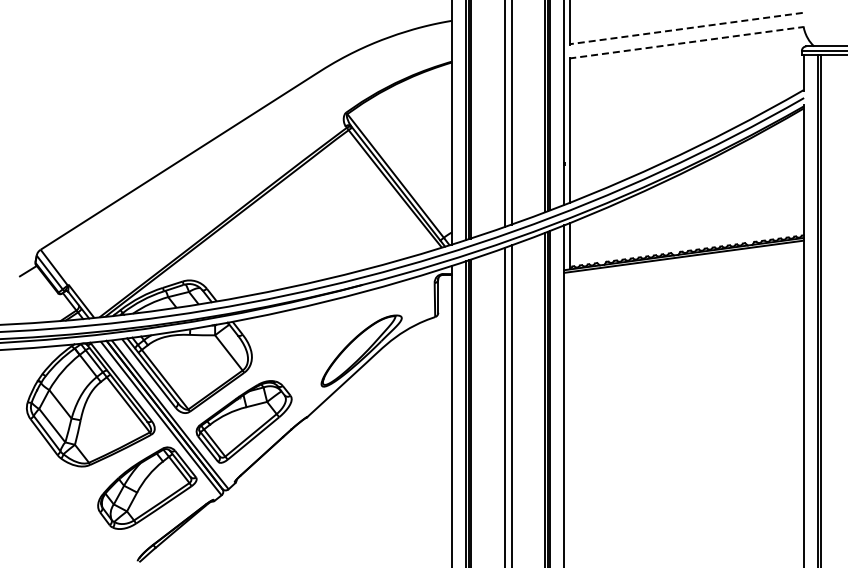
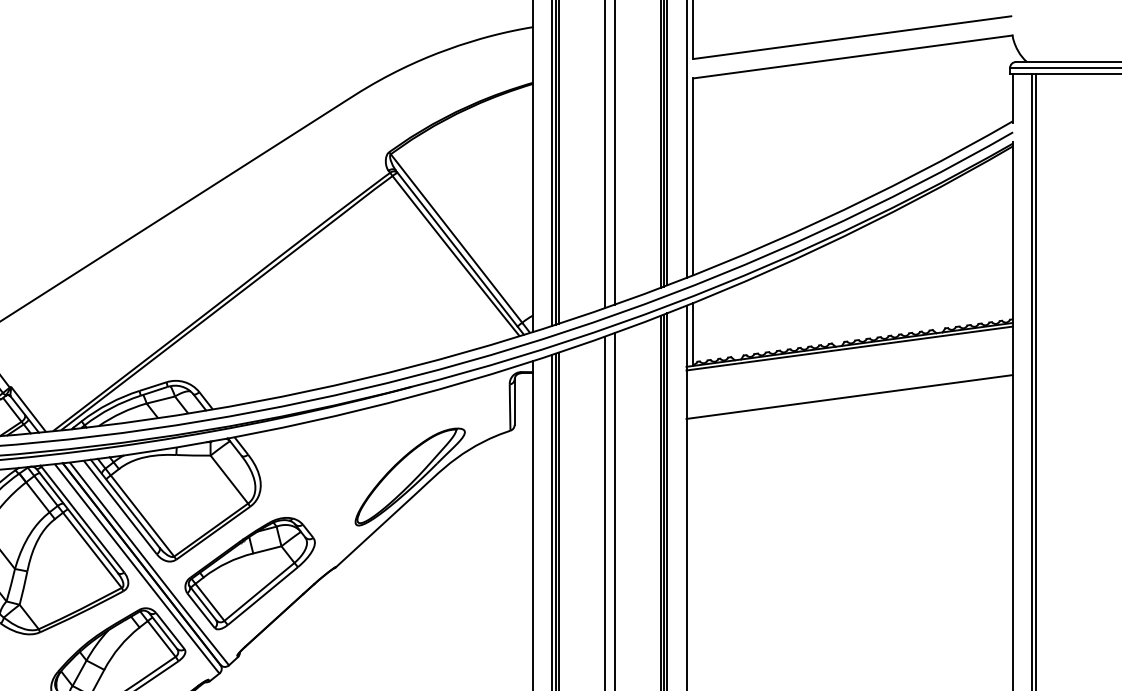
line: (686, 28) -> (852, 37), dashed -> solid
line: (686, 42) -> (852, 56), dashed -> solid
line: (683, 292) -> (848, 397), added

